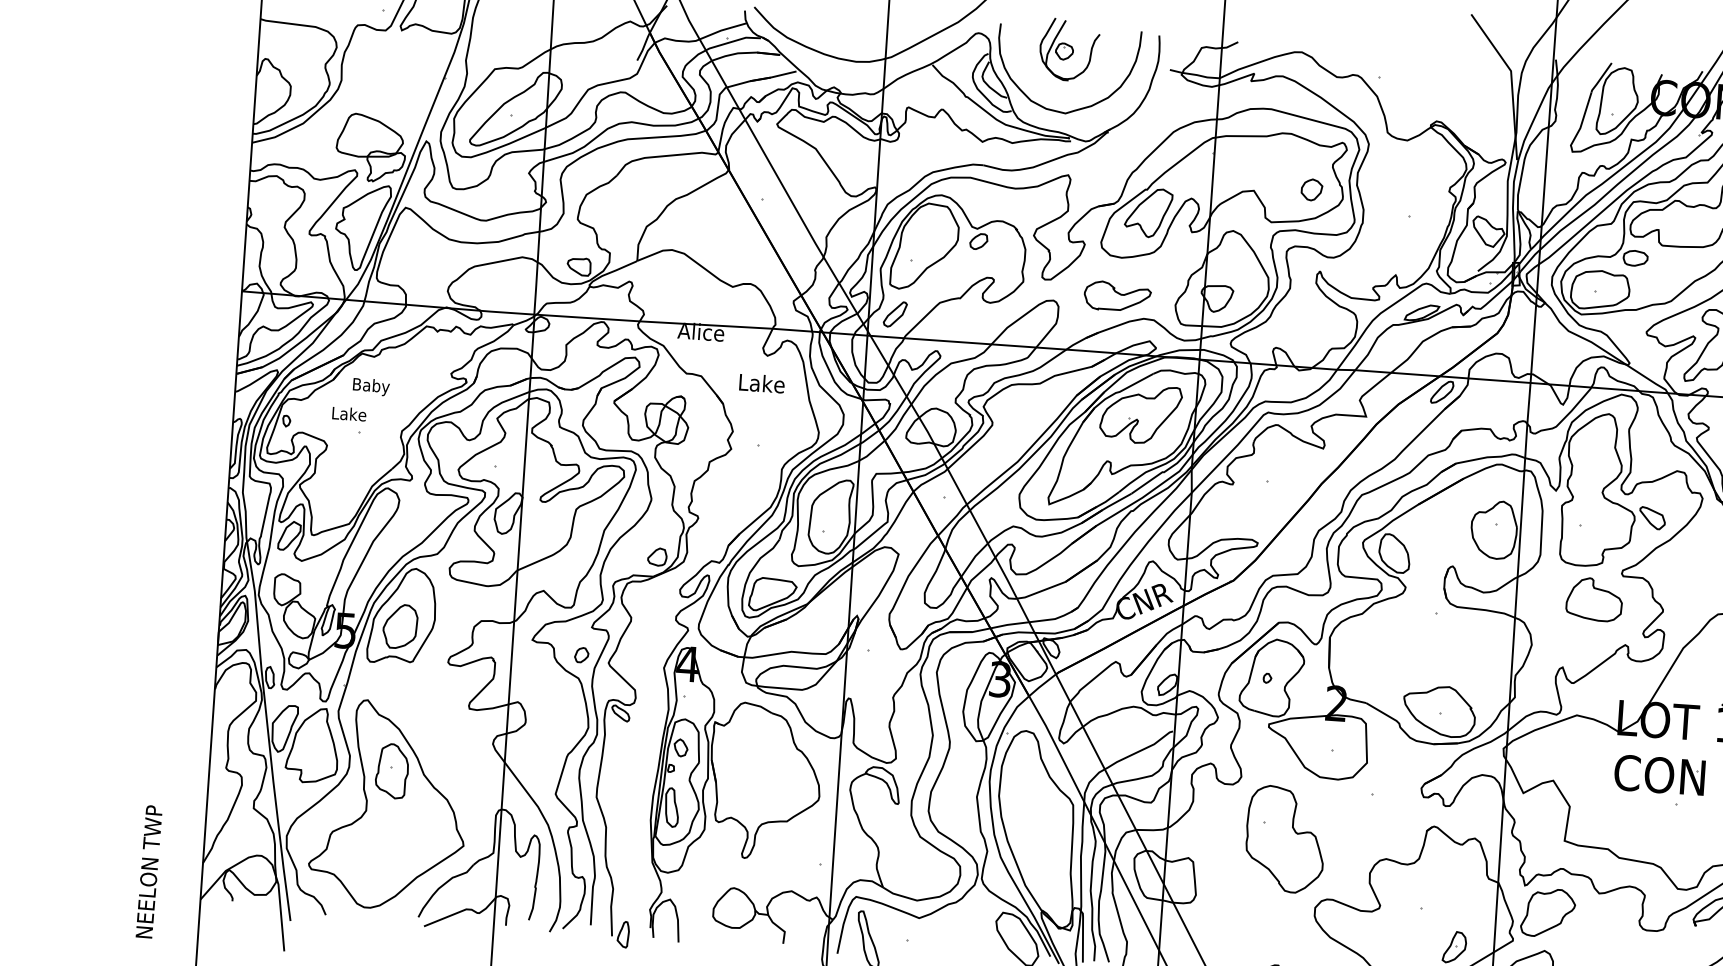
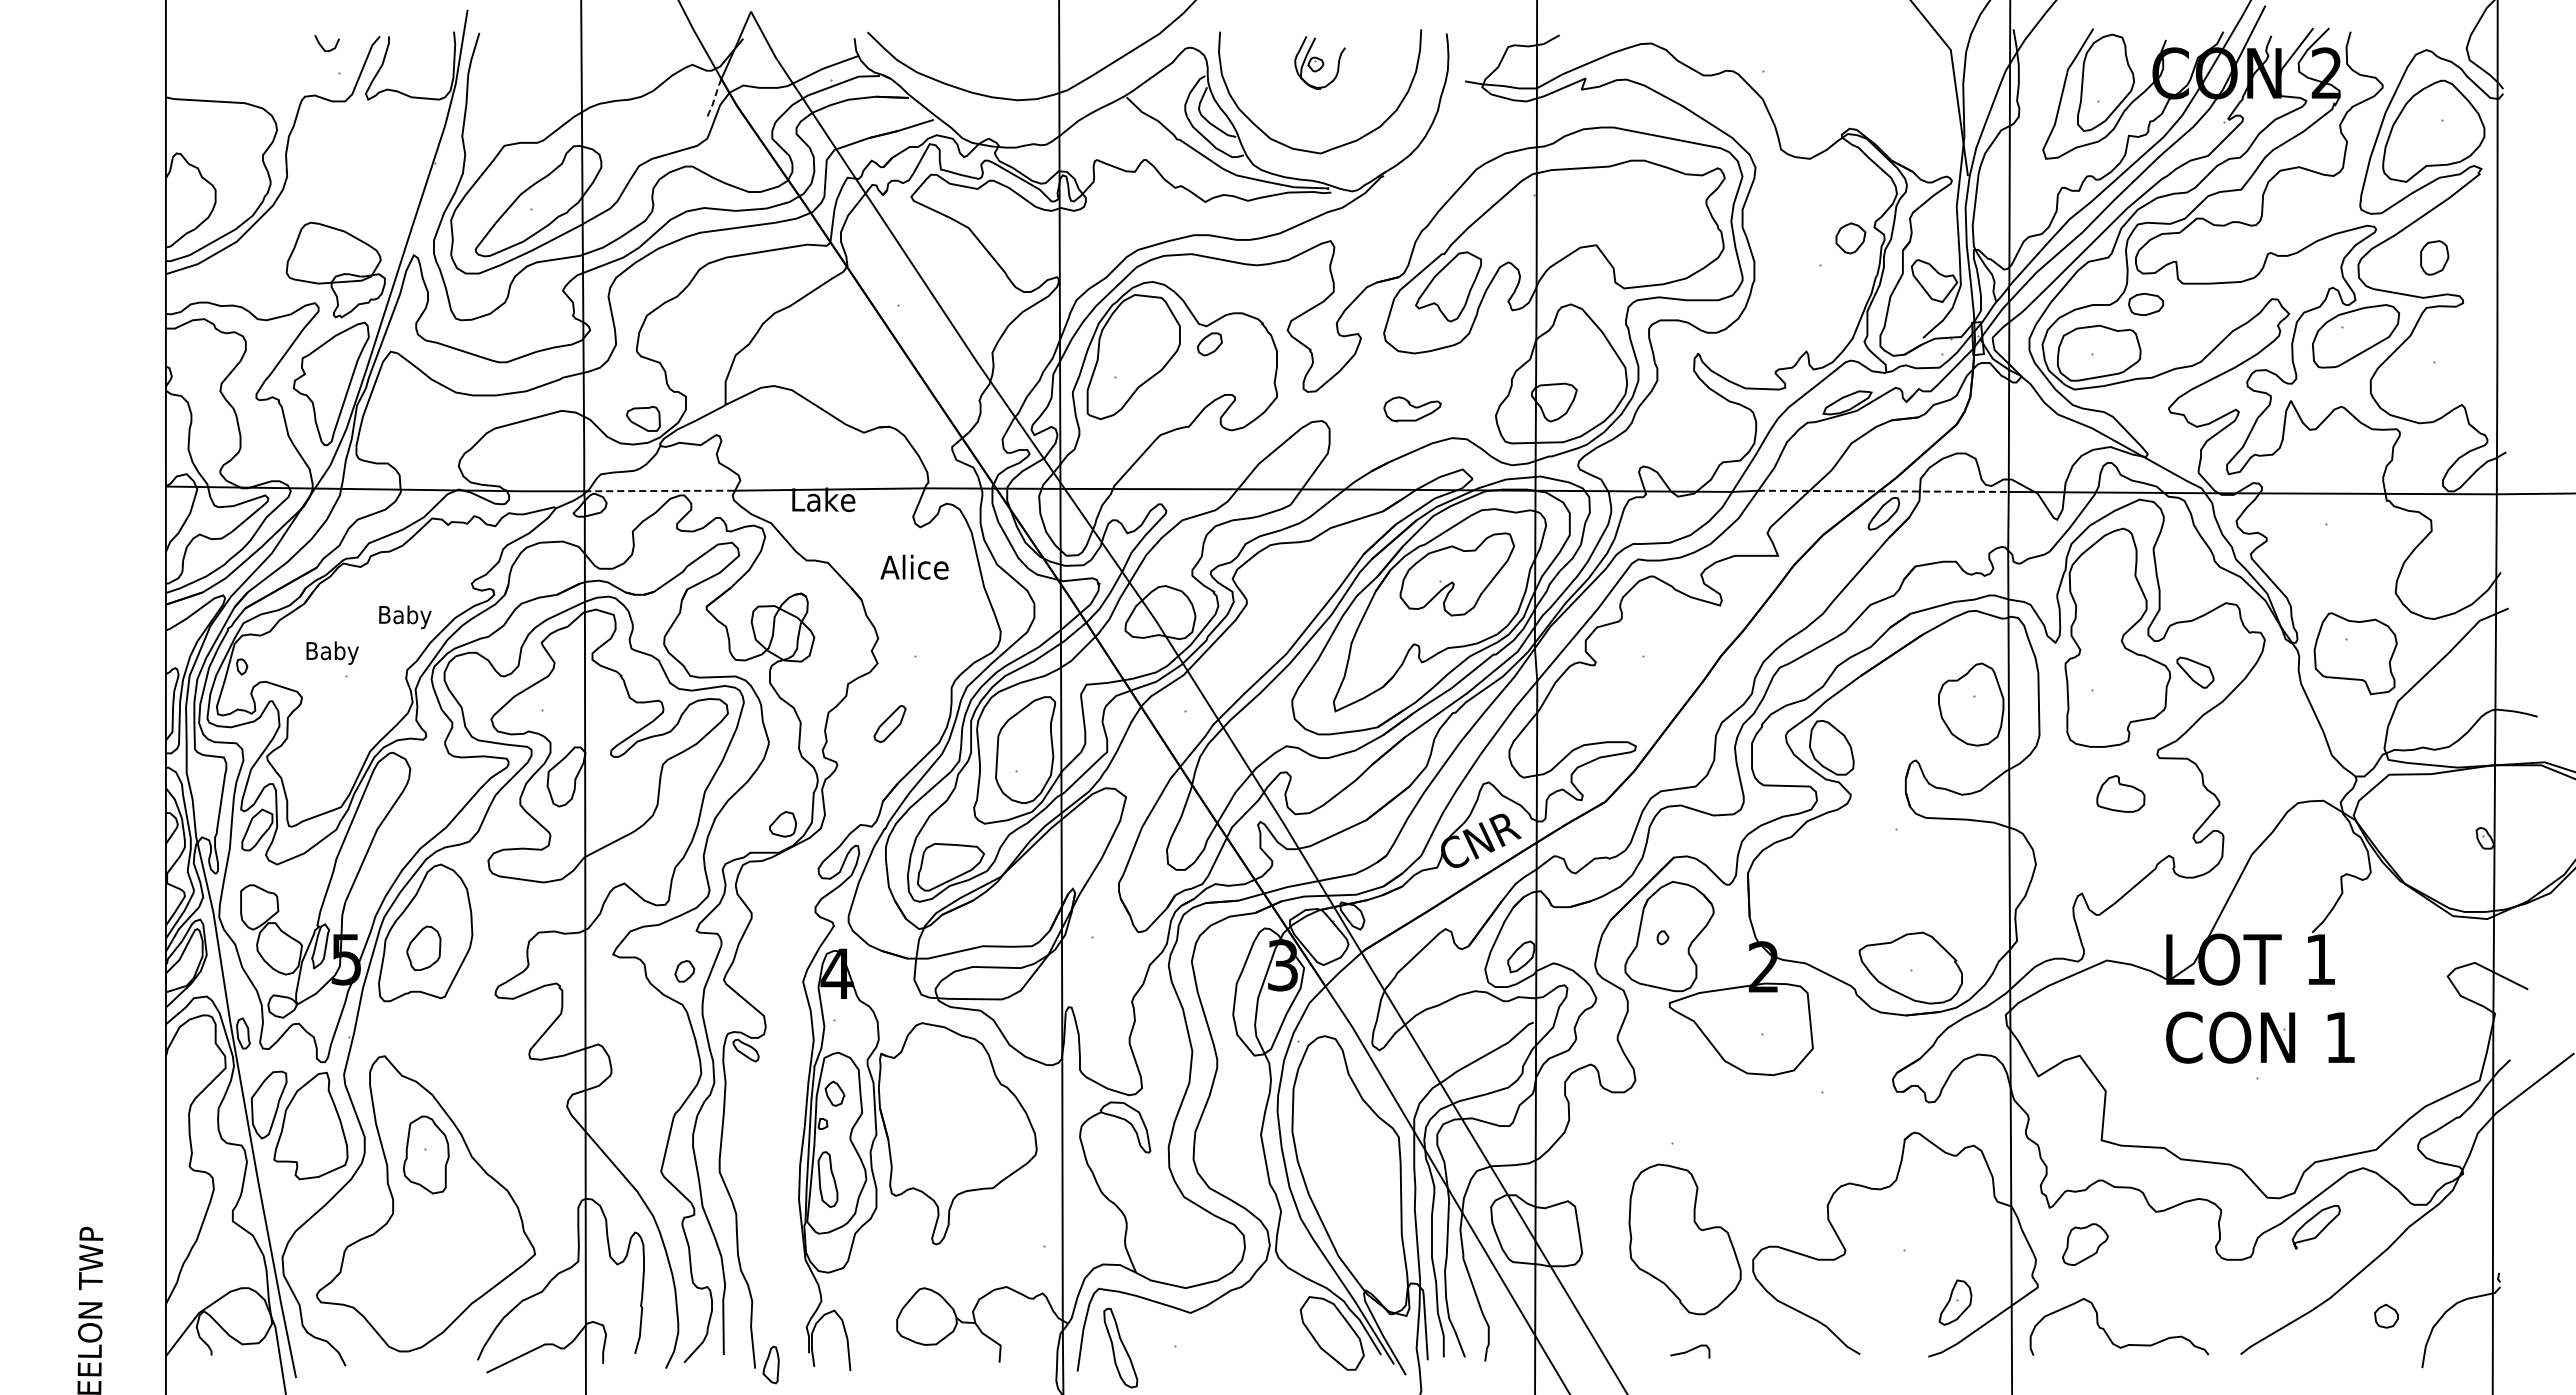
line: (644, 46) -> (714, 99), solid -> dashed
part: (1068, 49) -> (1319, 62), size x0.6
part: (1311, 189) -> (1850, 238), moved
part: (1117, 296) -> (1412, 409), size x0.6
part: (894, 314) -> (889, 723), moved
line: (586, 317) -> (659, 490), solid -> dashed
text: (701, 331) -> (823, 499), Alice -> Lake
line: (1442, 376) -> (1883, 491), solid -> dashed
text: (761, 382) -> (914, 566), Lake -> Alice
text: (371, 387) -> (405, 617), moved
text: (351, 415) -> (333, 652), Lake -> Baby
part: (1594, 599) -> (2120, 793), size x0.6
part: (400, 626) -> (423, 948), size x0.7
part: (1284, 839) -> (1684, 1239), moved
part: (1548, 912) -> (2085, 1244), size x0.6

